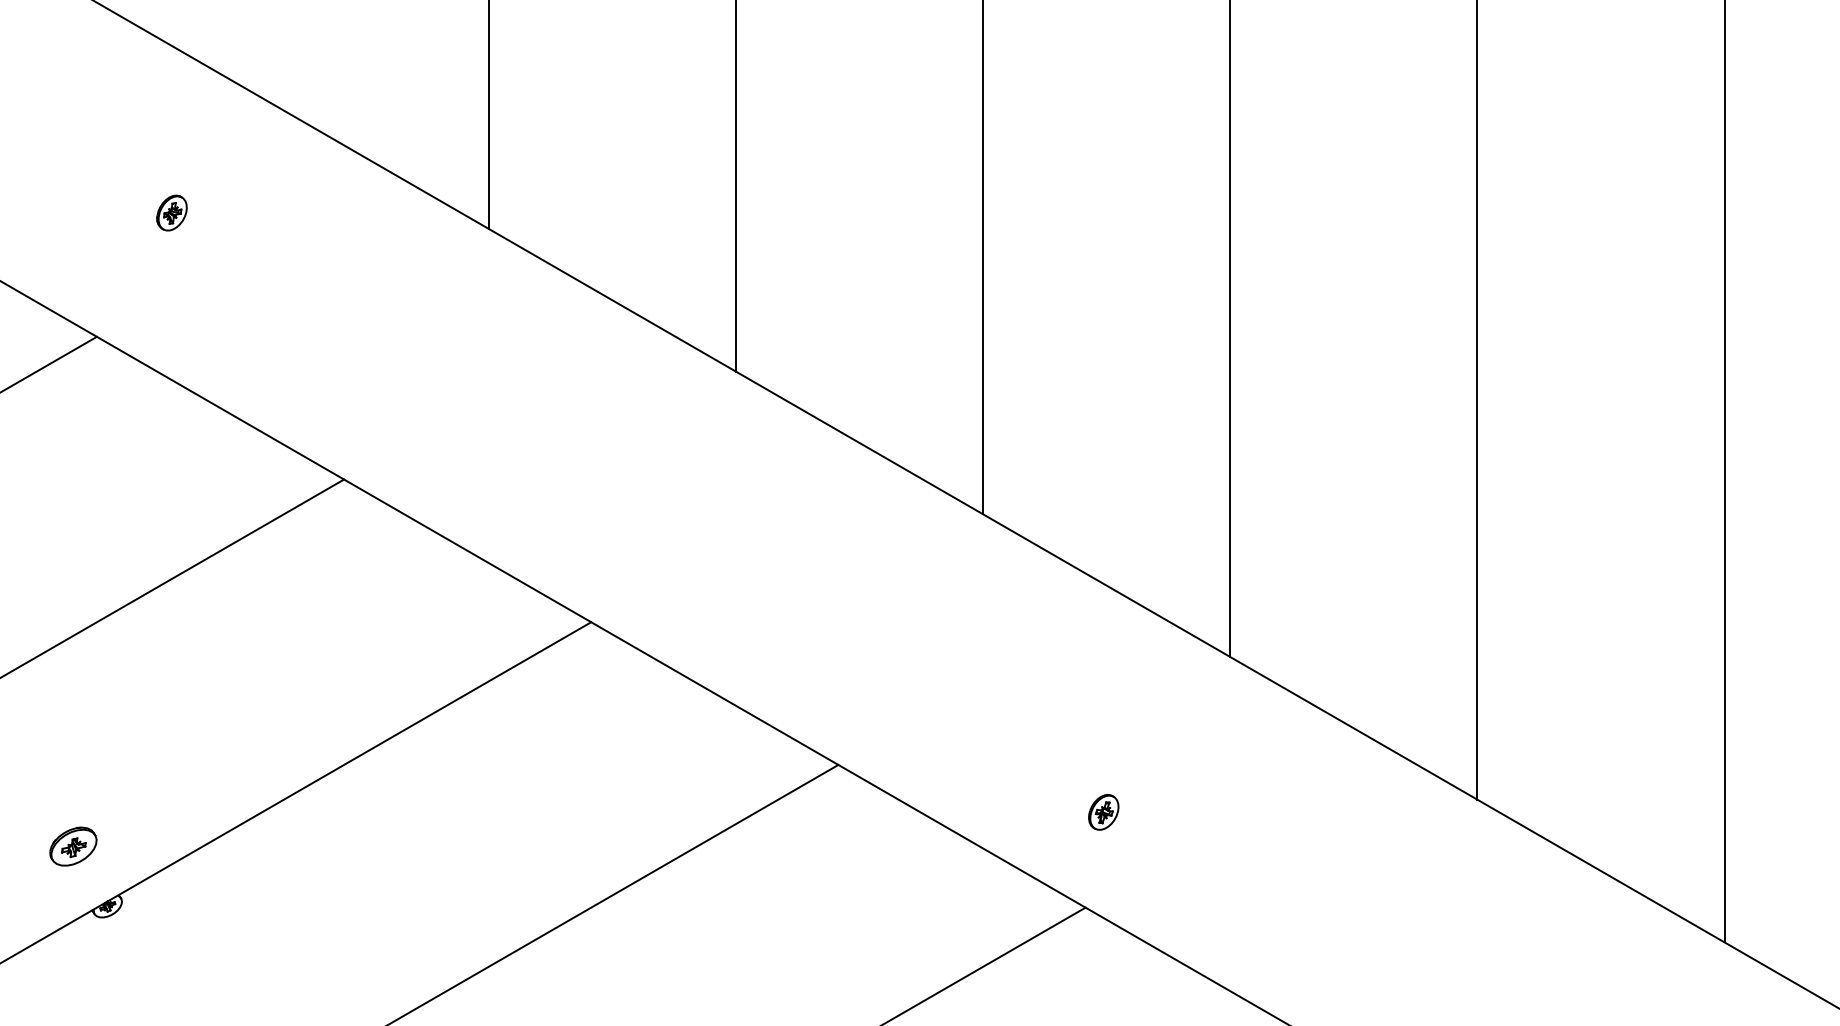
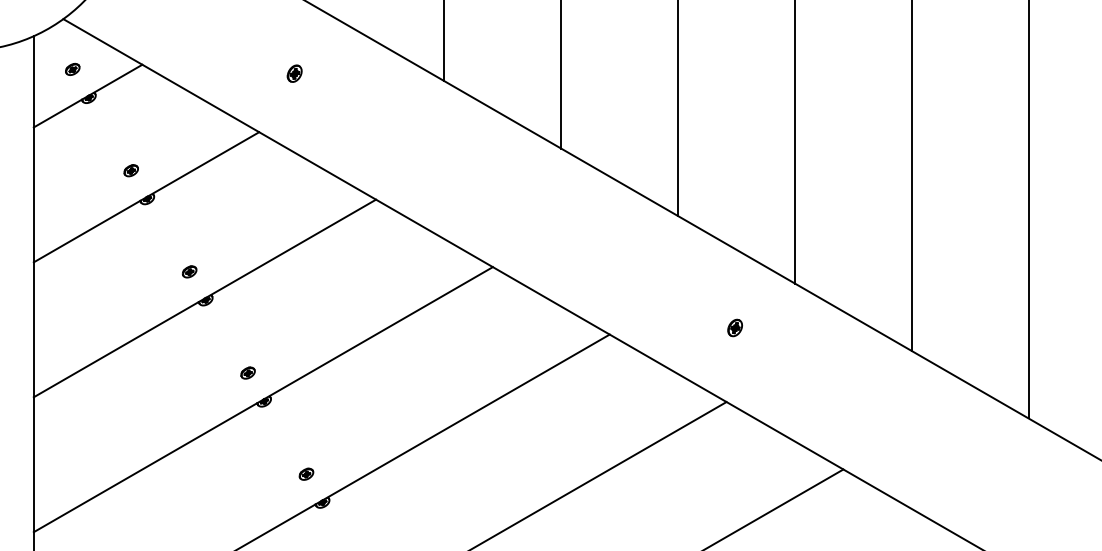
part: (1102, 811) -> (734, 327), moved
part: (72, 845) -> (247, 372), size x0.62

